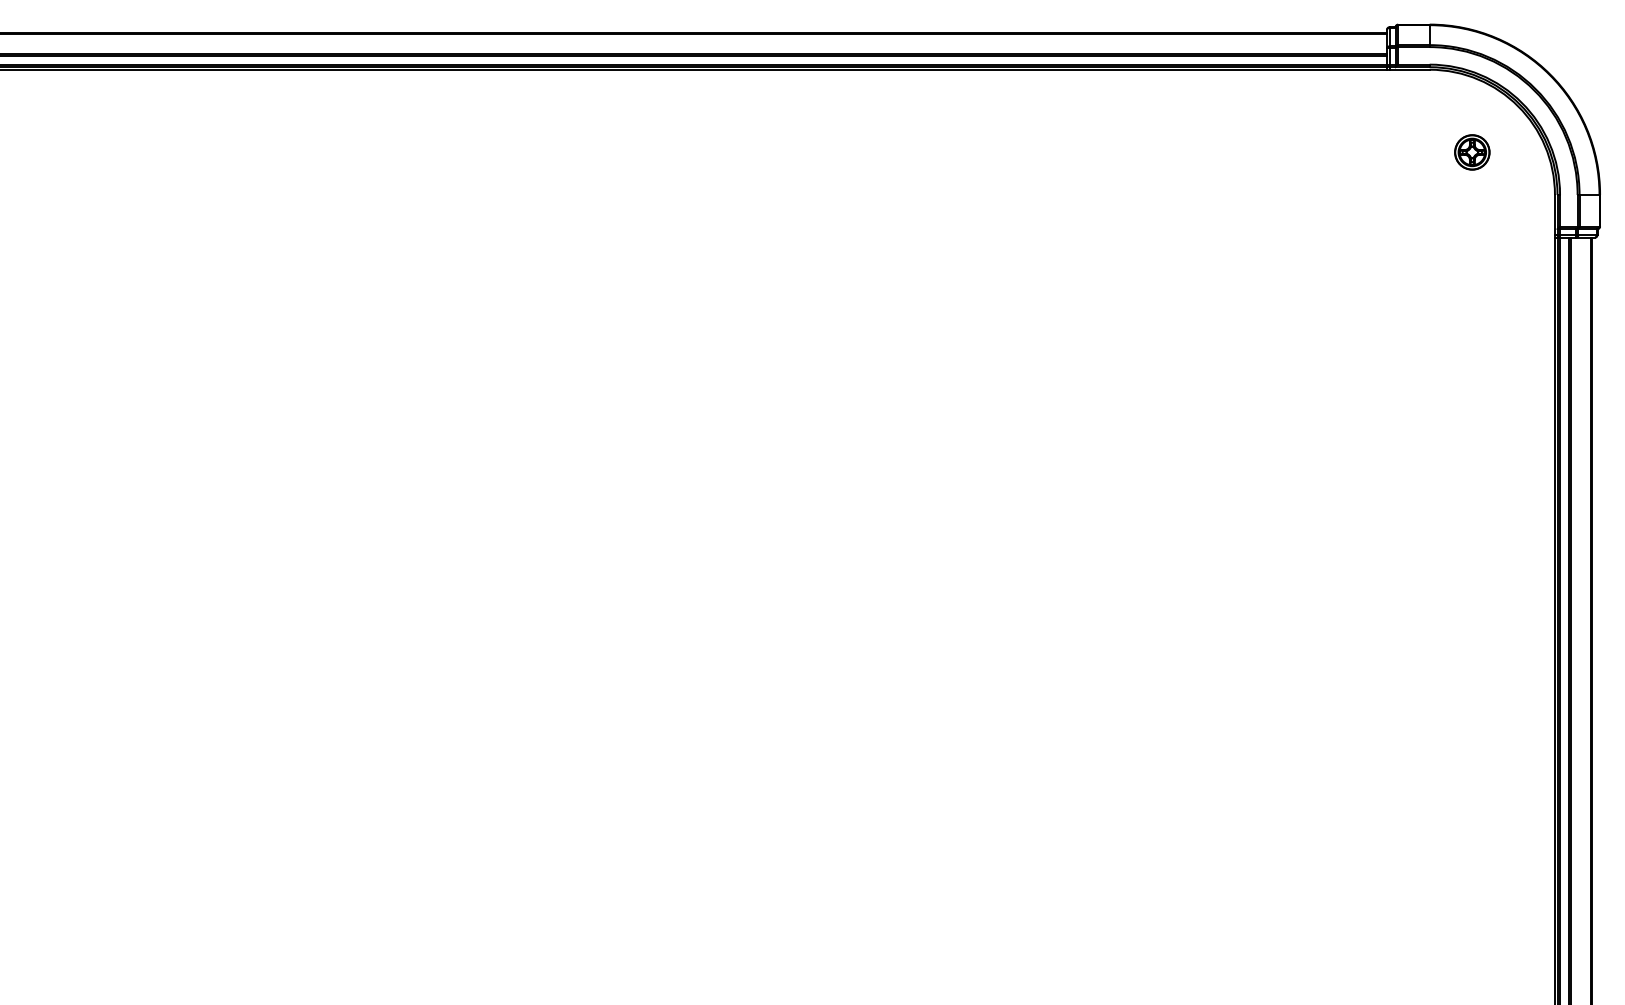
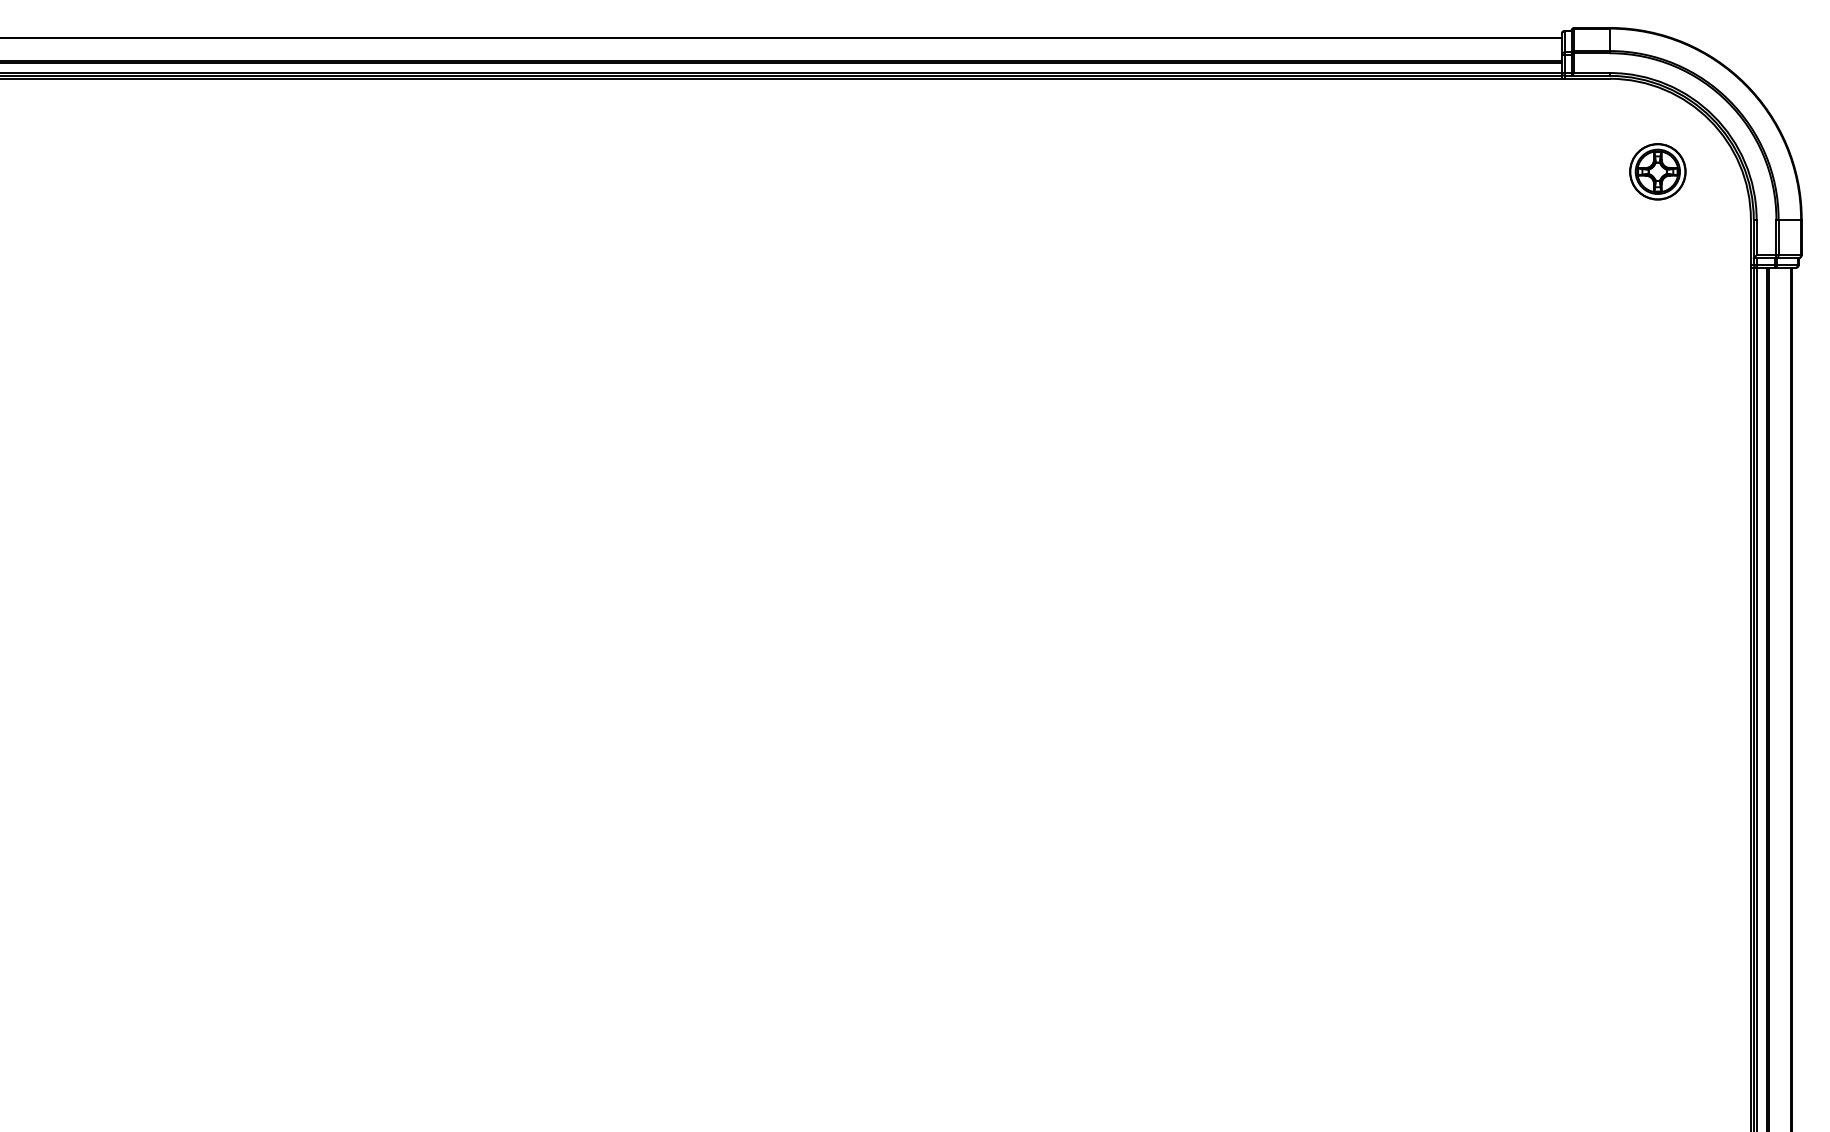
part: (1471, 152) -> (1657, 171), size x1.43

